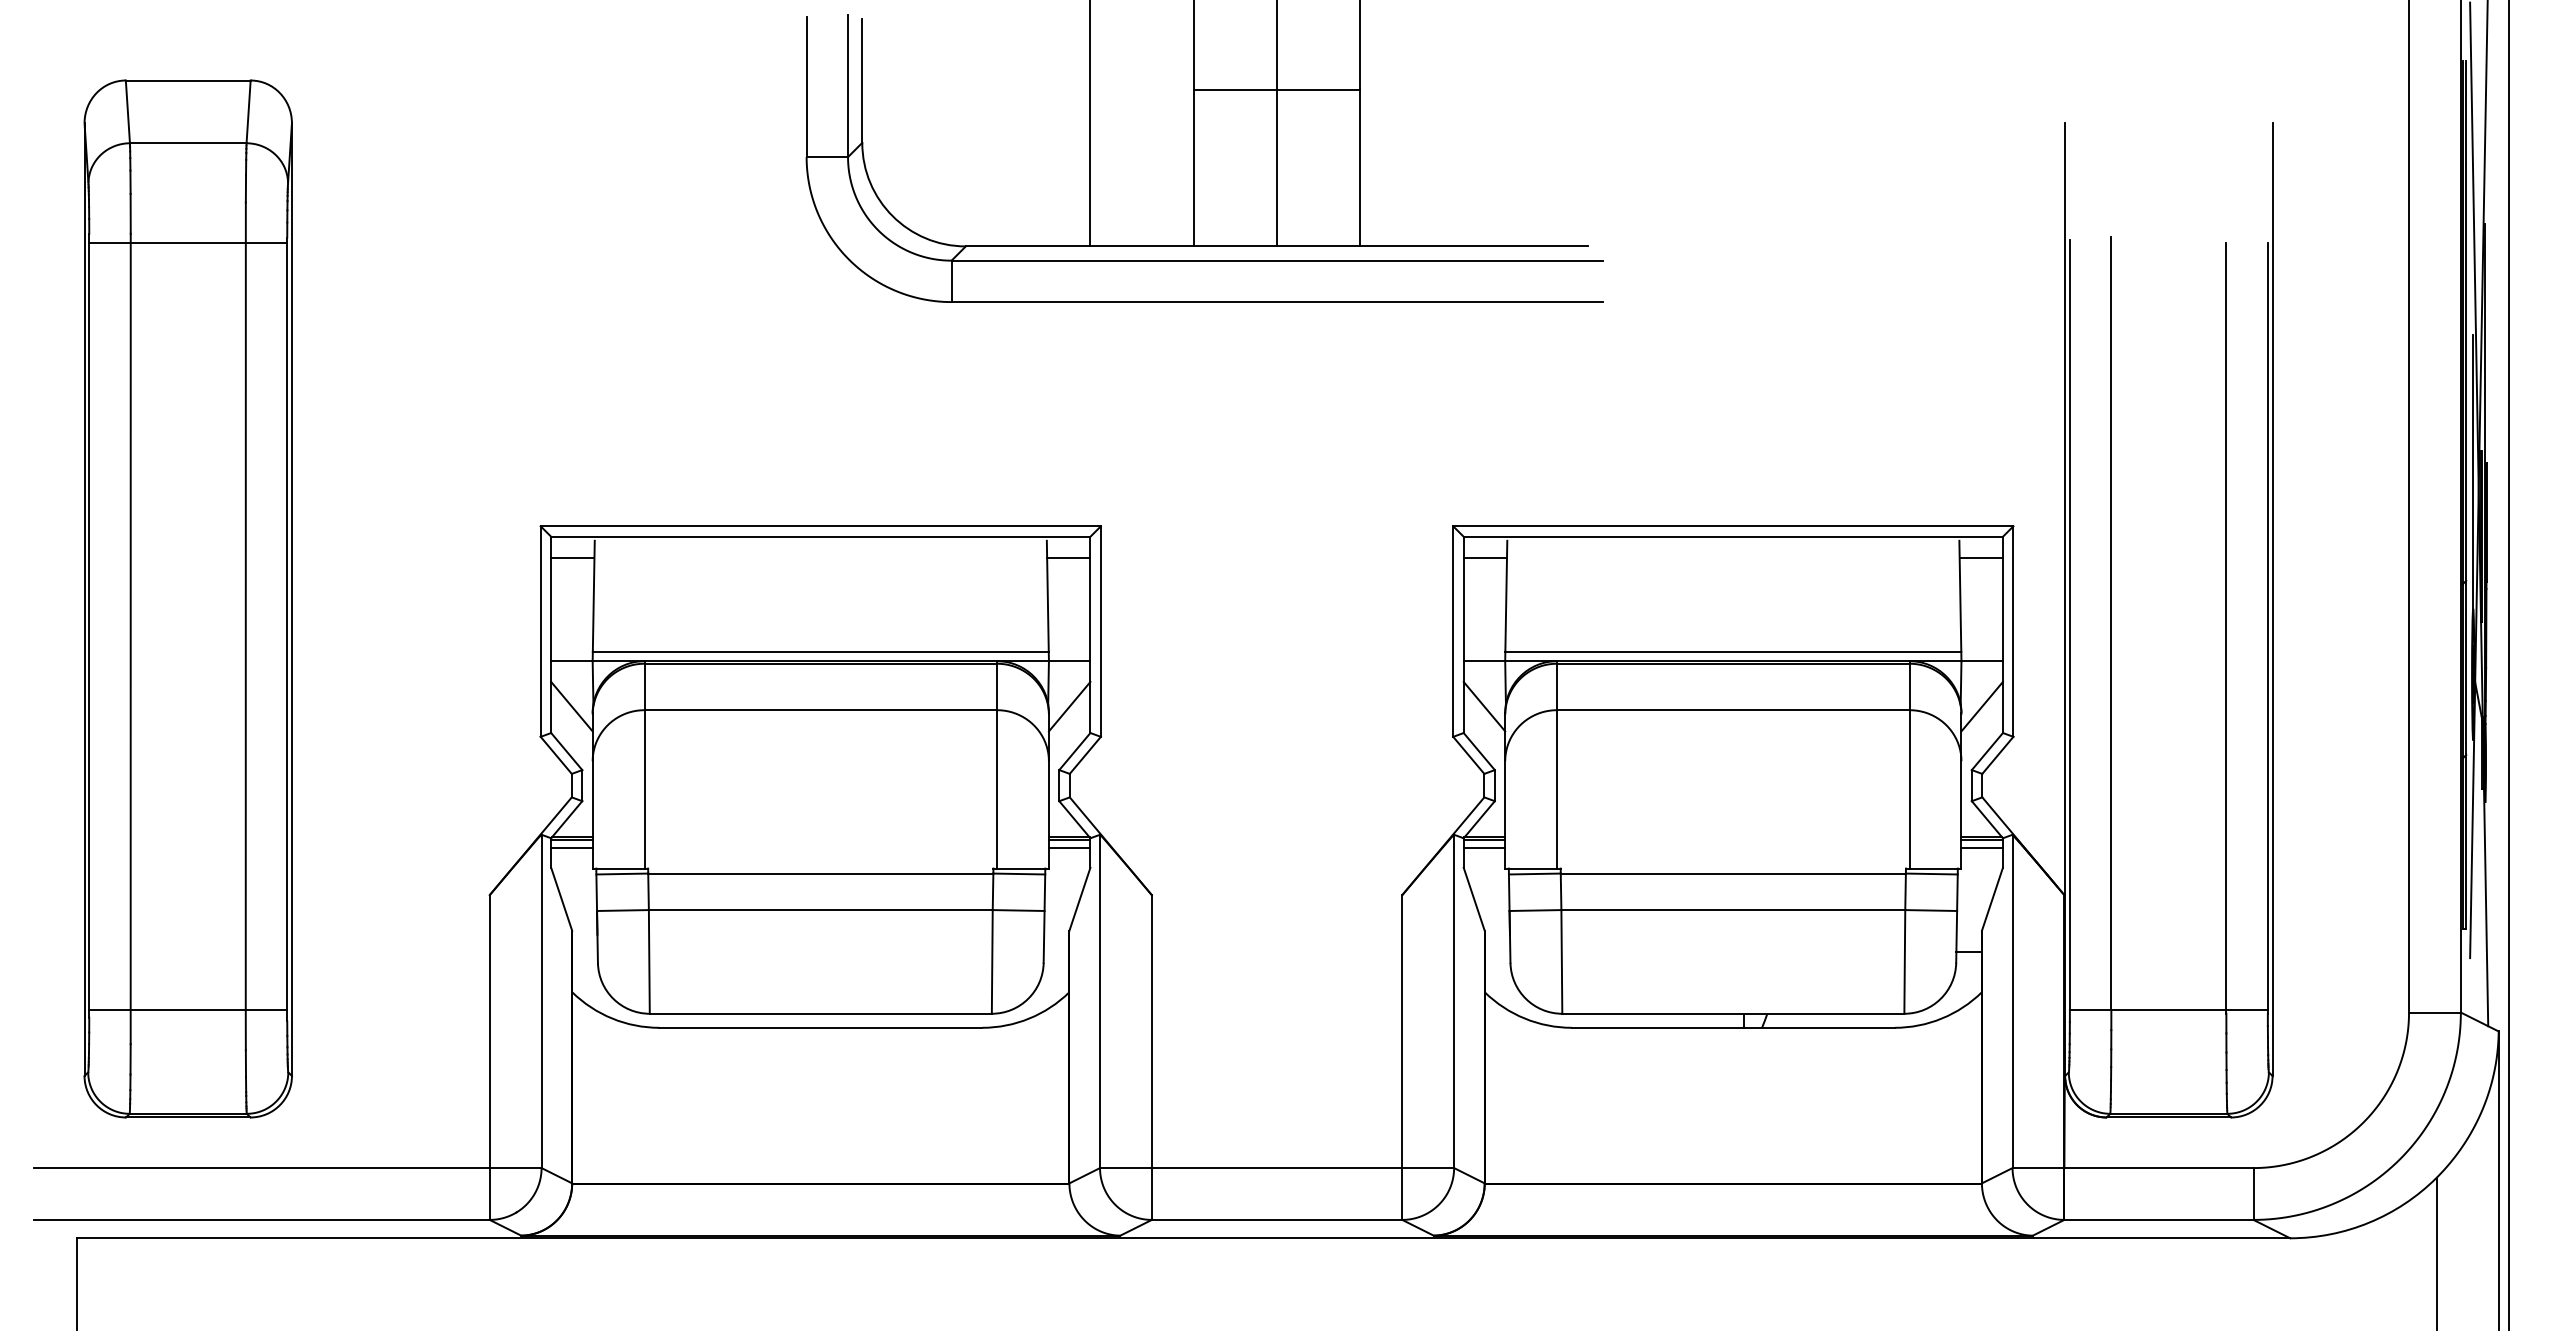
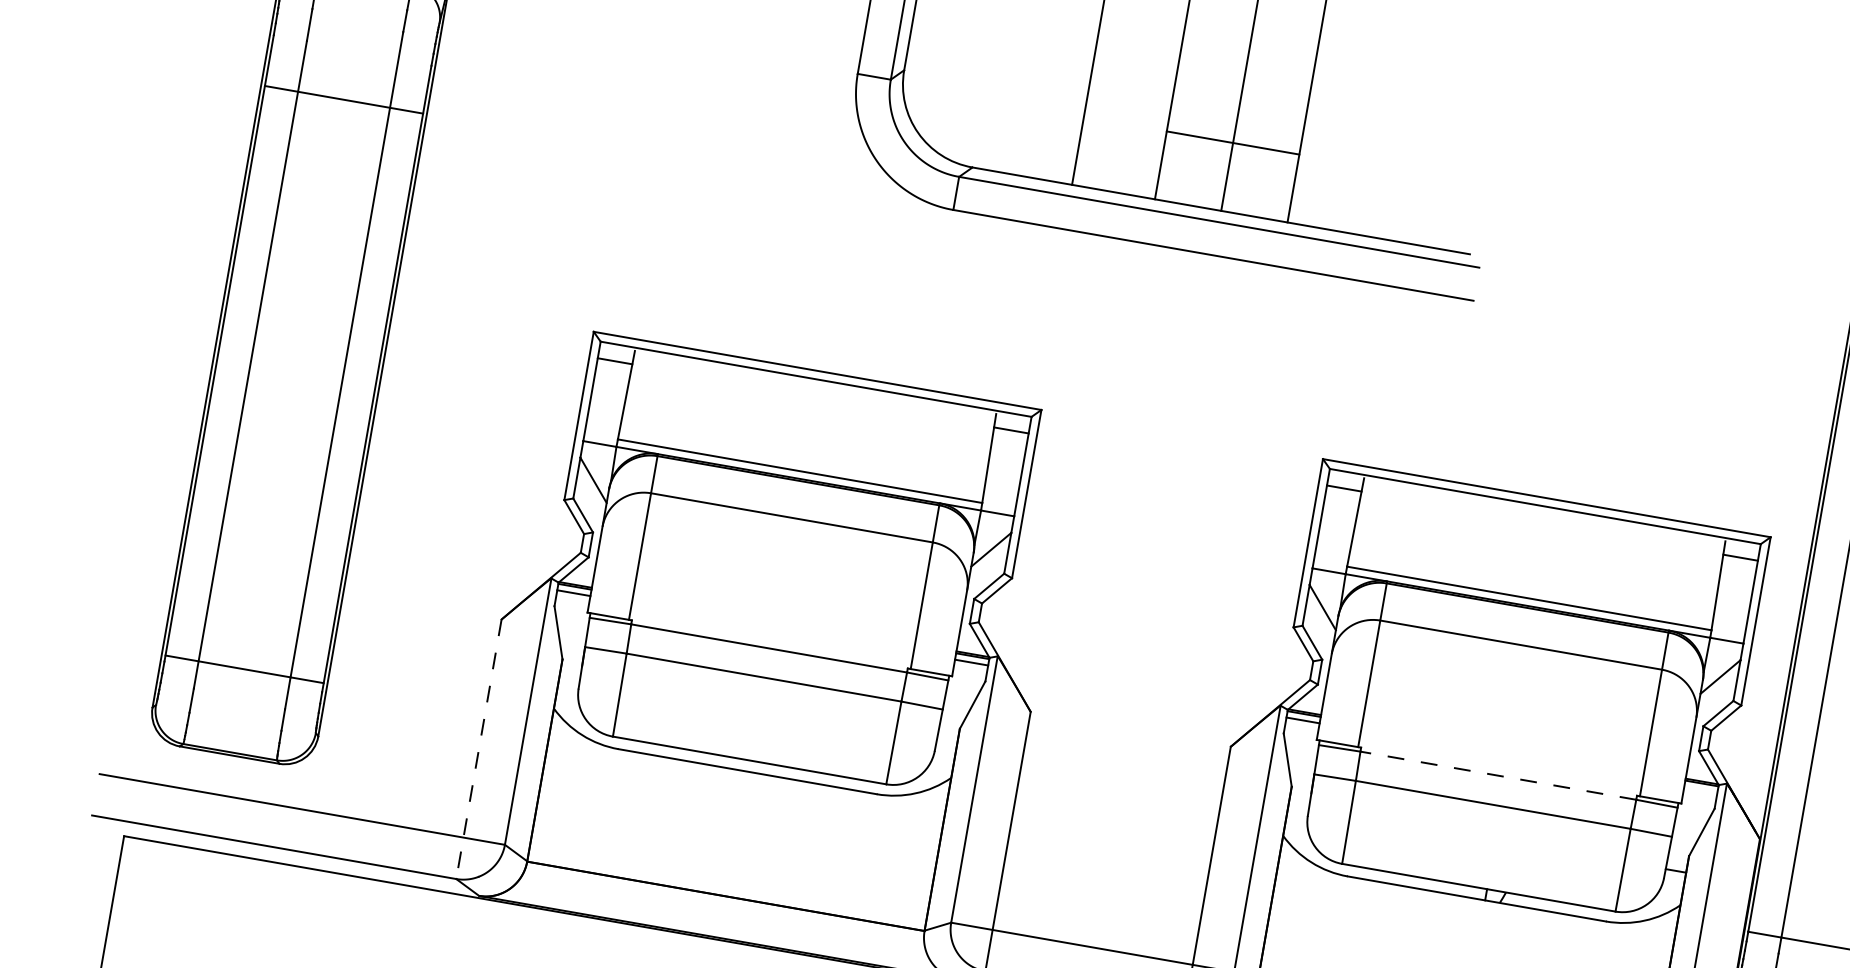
line: (1277, 90) -> (1233, 143), moved
line: (188, 243) -> (344, 99), moved
line: (1981, 847) -> (1700, 789), removed
line: (1733, 873) -> (1498, 775), solid -> dashed
line: (489, 1058) -> (478, 750), solid -> dashed

